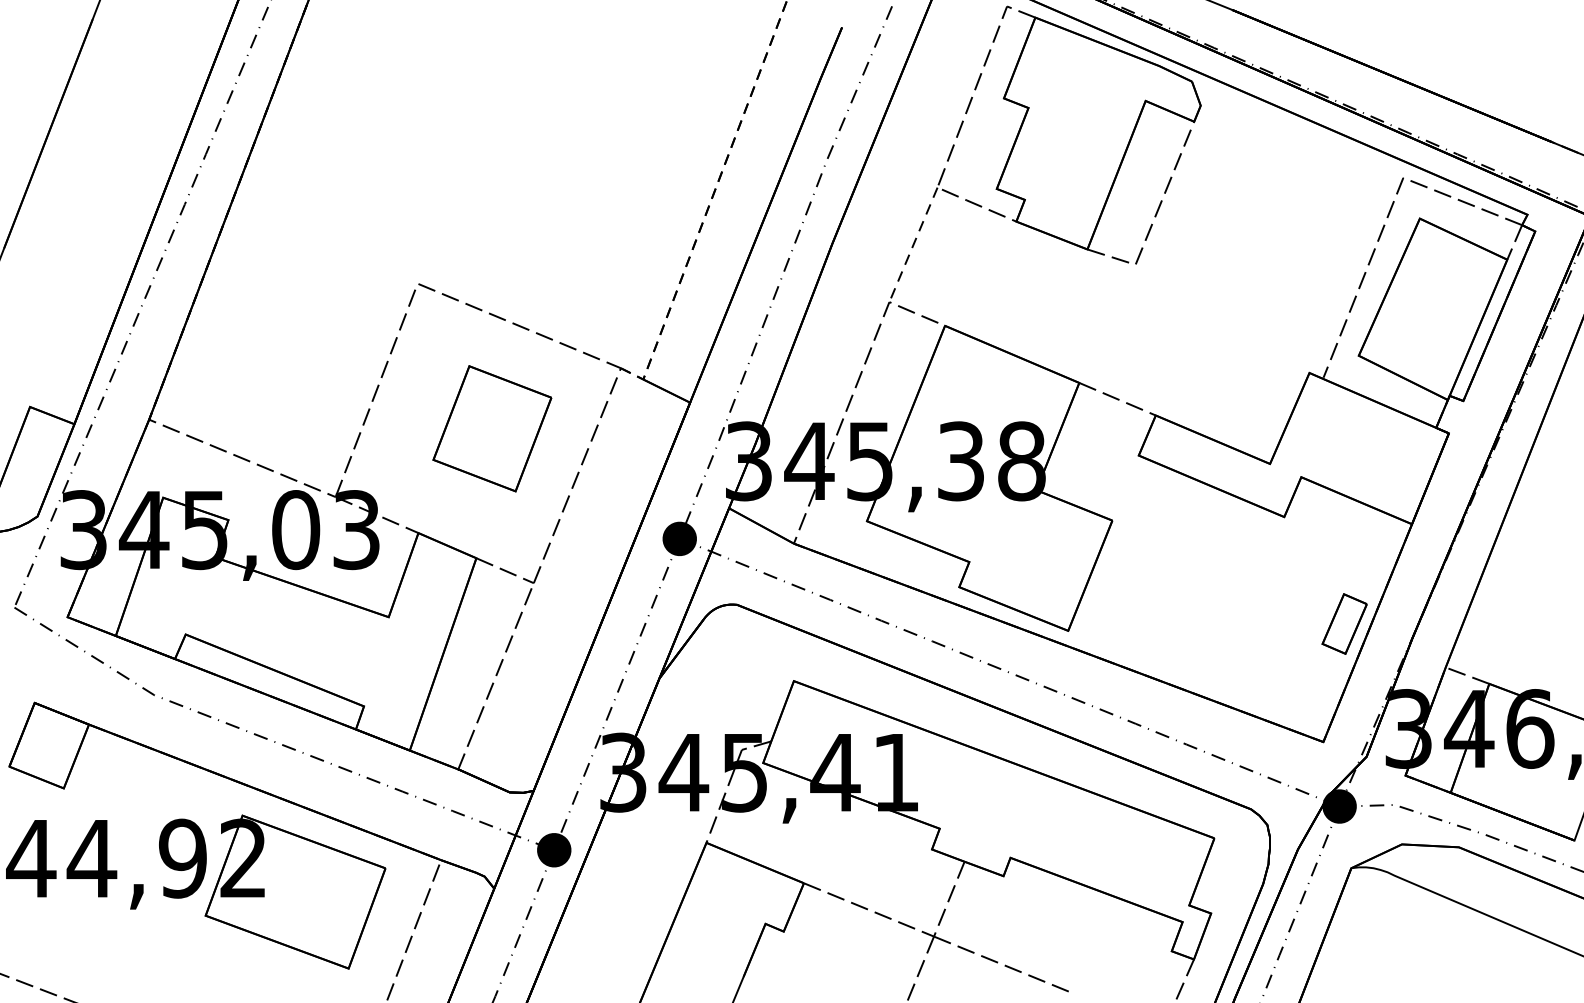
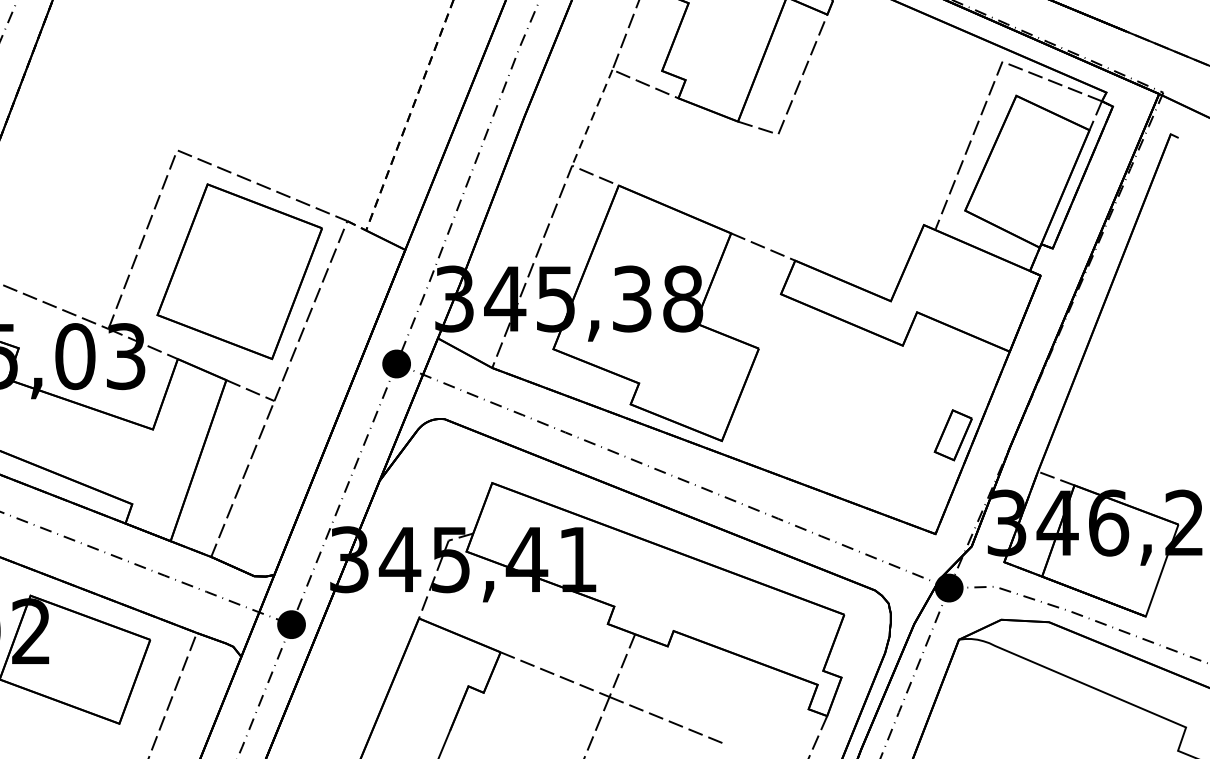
part: (492, 428) -> (239, 271), size x1.67

